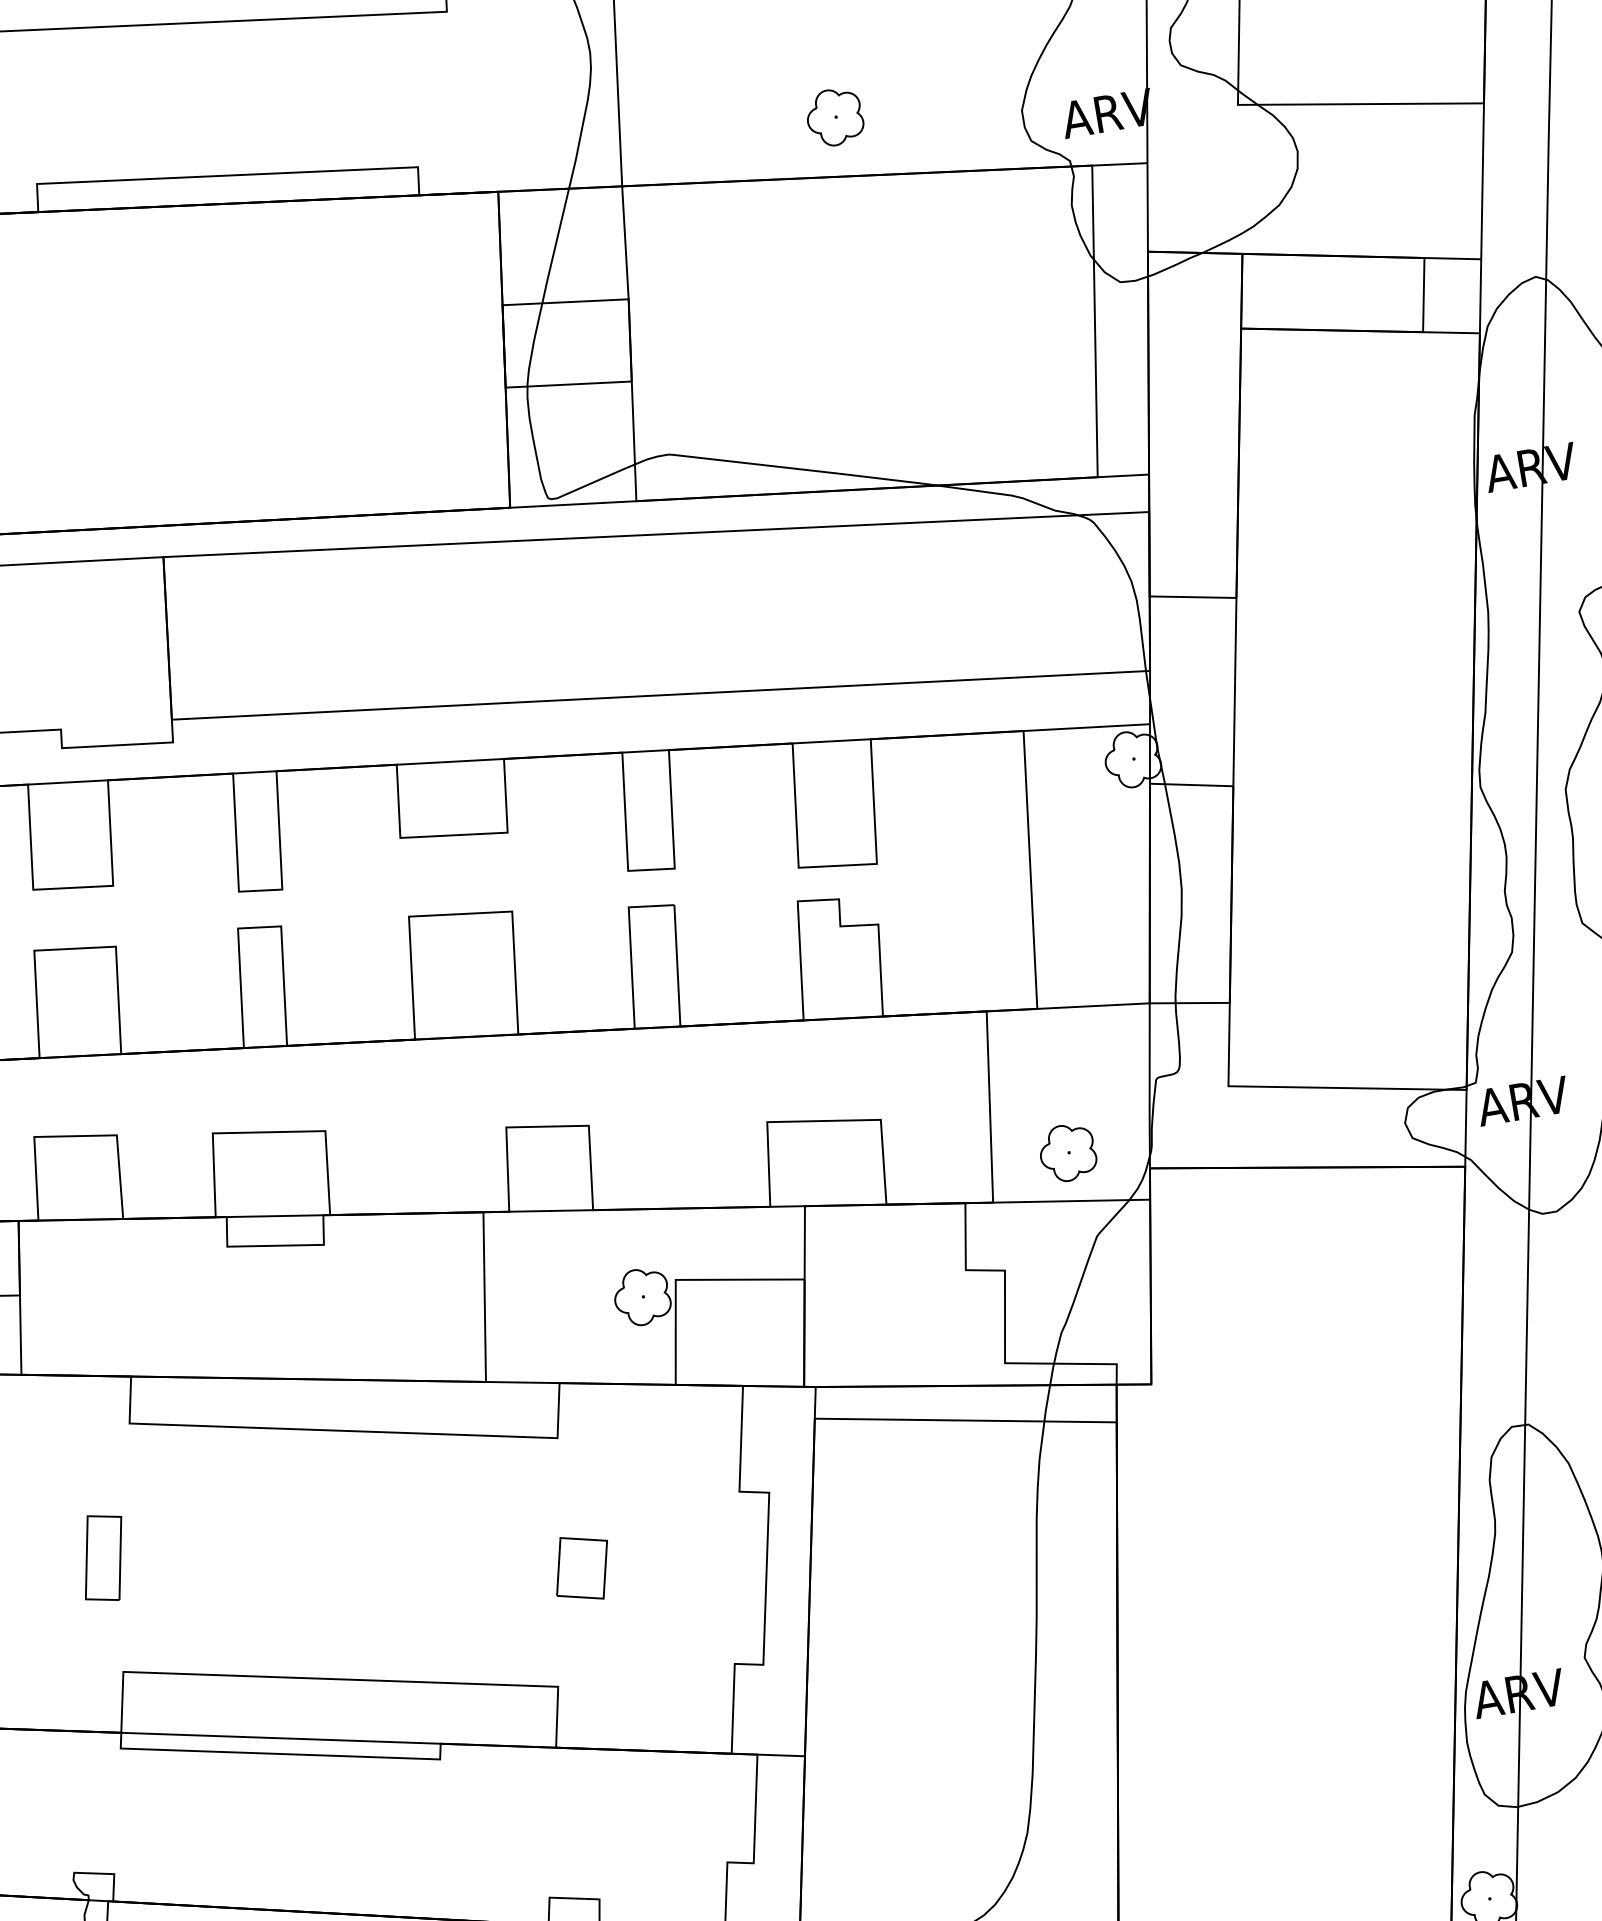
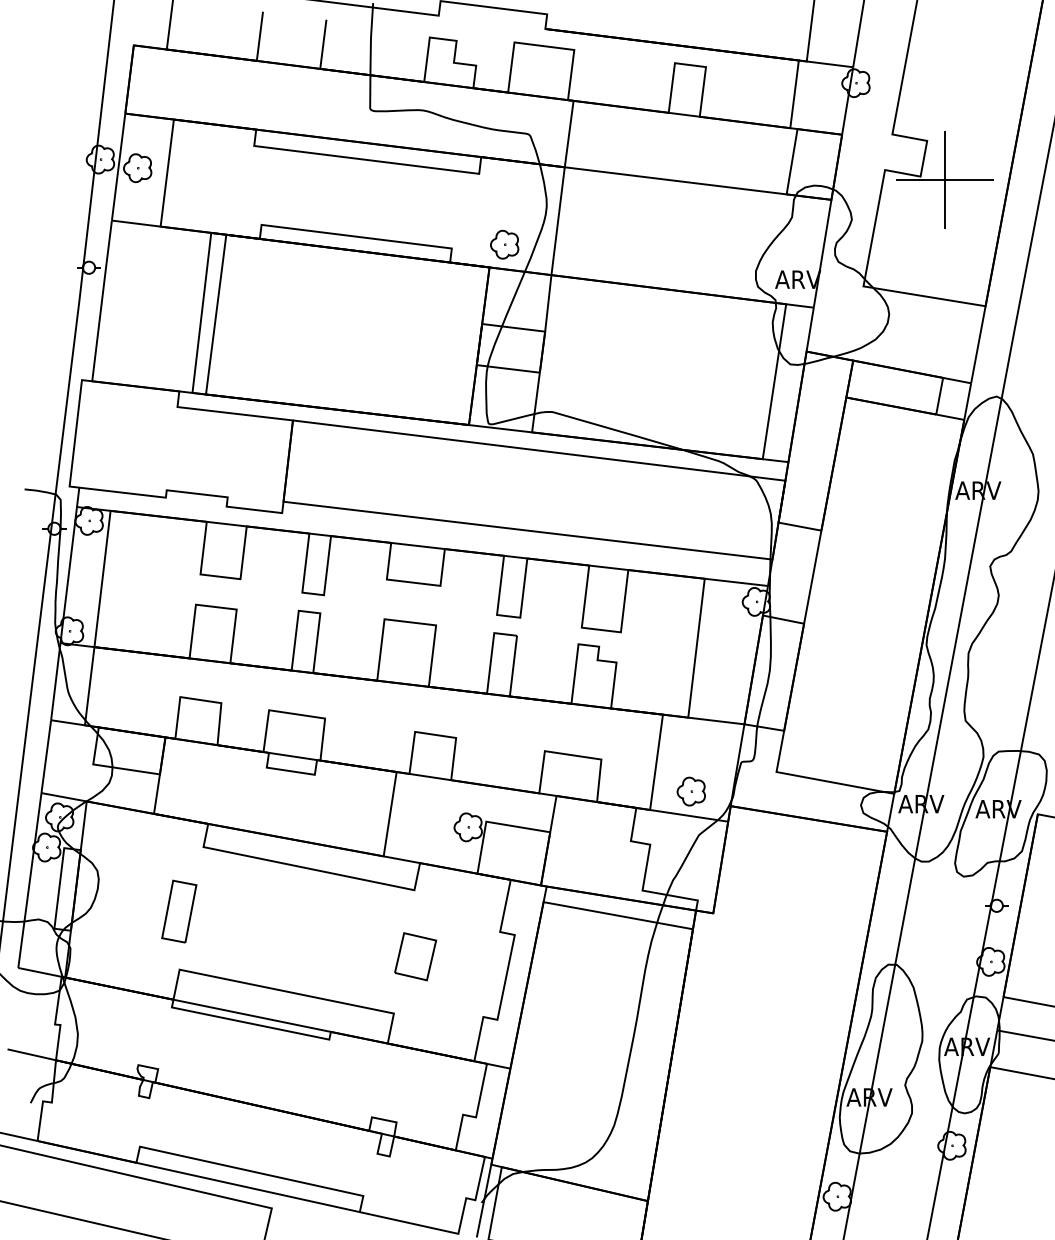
part: (834, 116) -> (504, 244), moved
part: (103, 1557) -> (179, 911), size x1.4
part: (581, 1567) -> (415, 956), size x1.4

